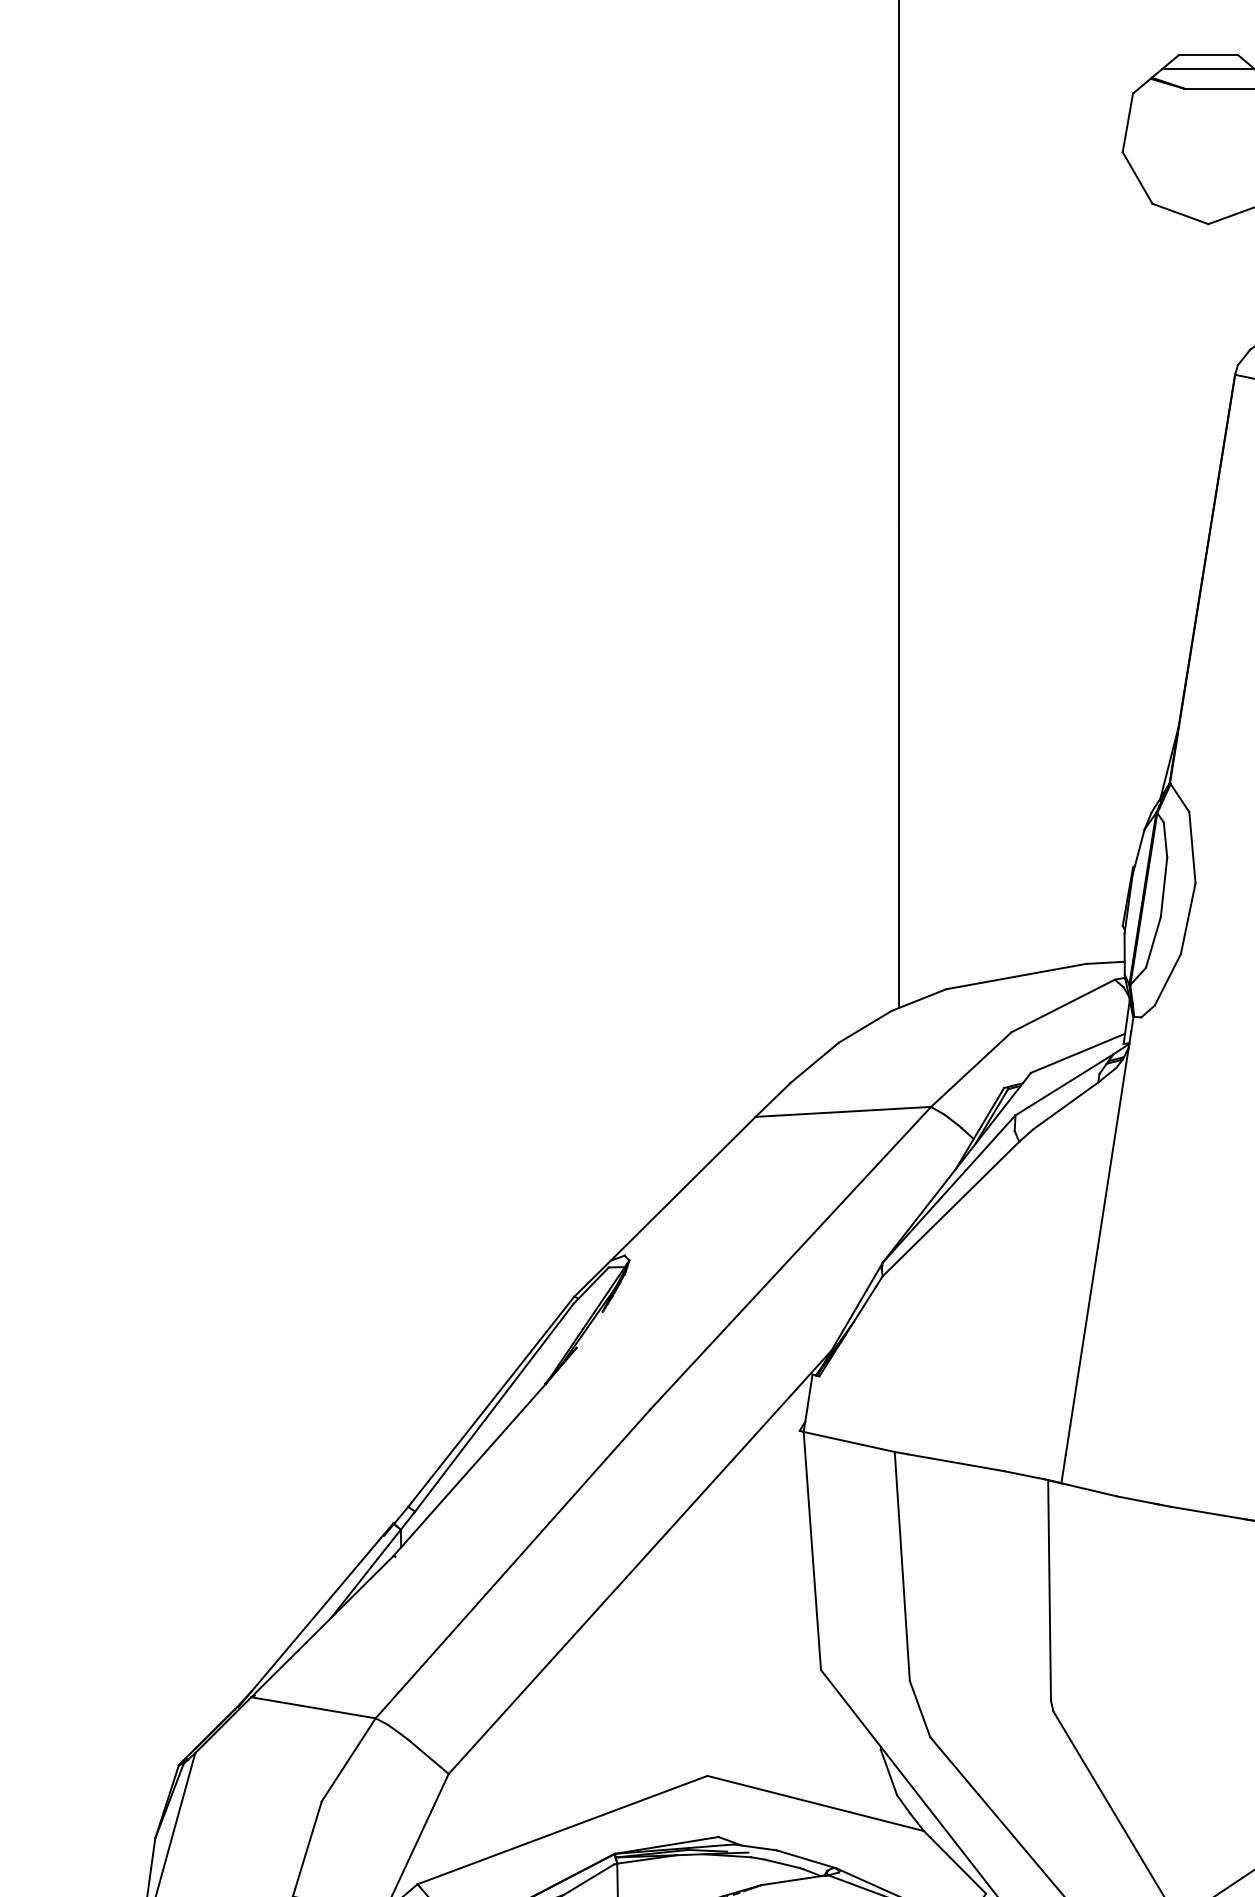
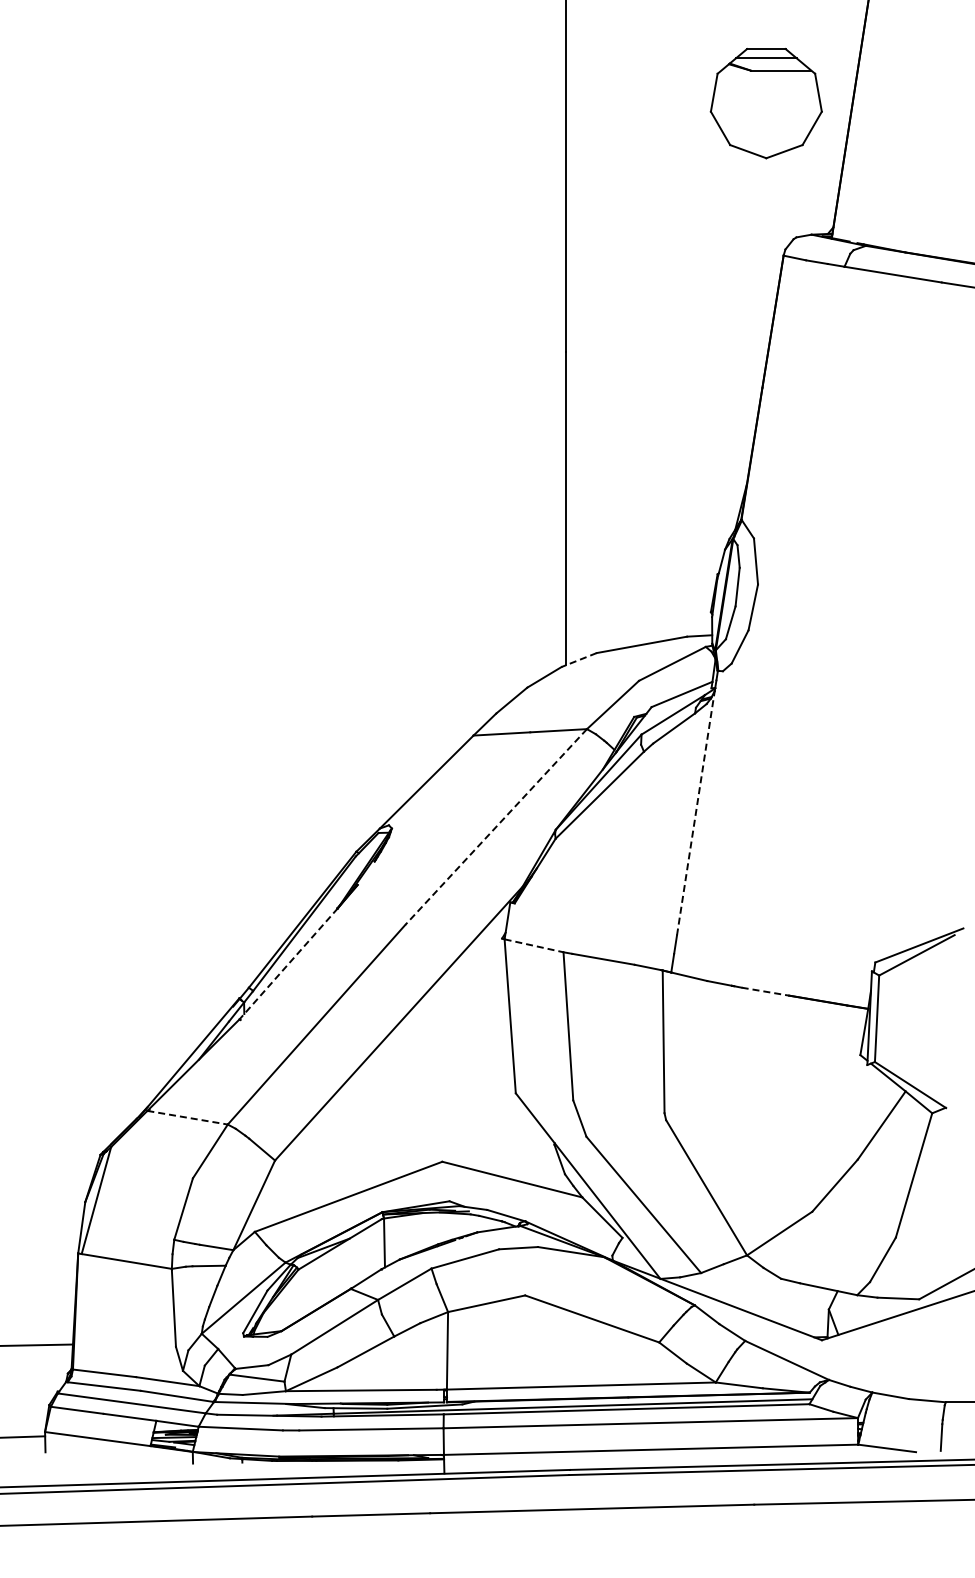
line: (919, 1000) -> (579, 660), solid -> dashed
line: (1098, 1237) -> (695, 813), solid -> dashed
line: (791, 1259) -> (496, 827), solid -> dashed
line: (849, 1441) -> (534, 945), solid -> dashed
line: (469, 1470) -> (288, 964), solid -> dashed
line: (1207, 1512) -> (765, 991), solid -> dashed
line: (313, 1707) -> (187, 1117), solid -> dashed

